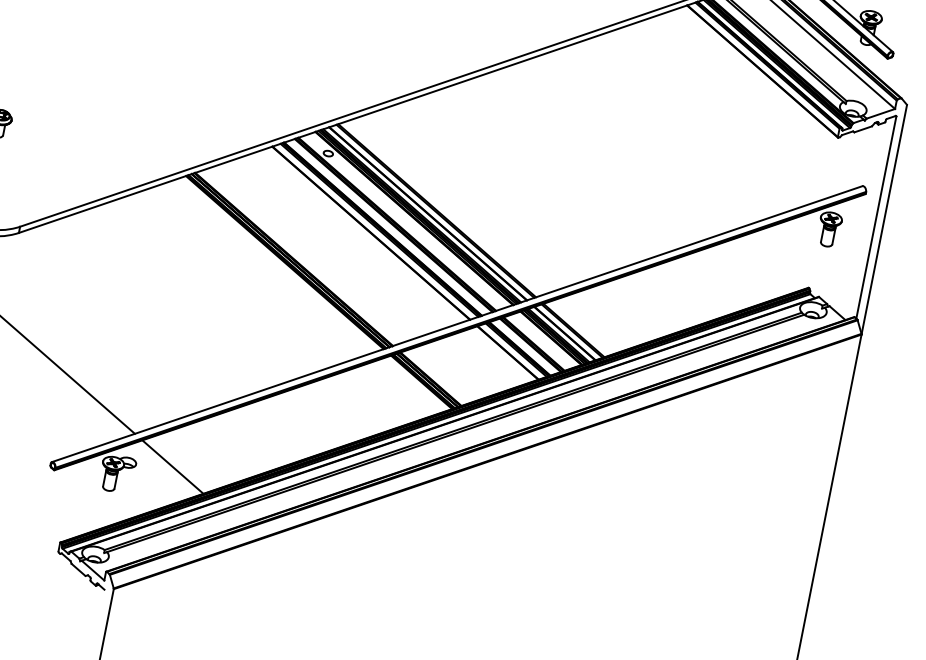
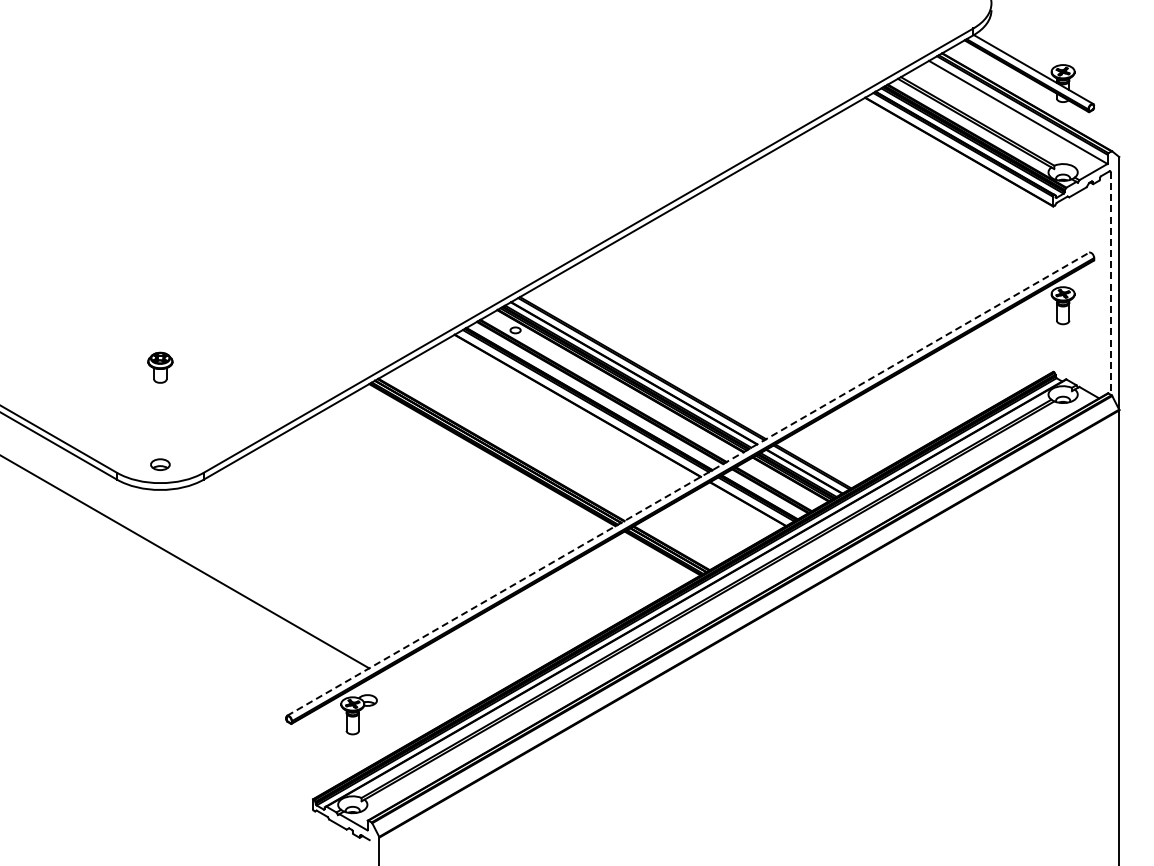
line: (876, 217) -> (1110, 283), solid -> dashed
line: (457, 324) -> (688, 484), solid -> dashed
line: (172, 466) -> (416, 695), removed

